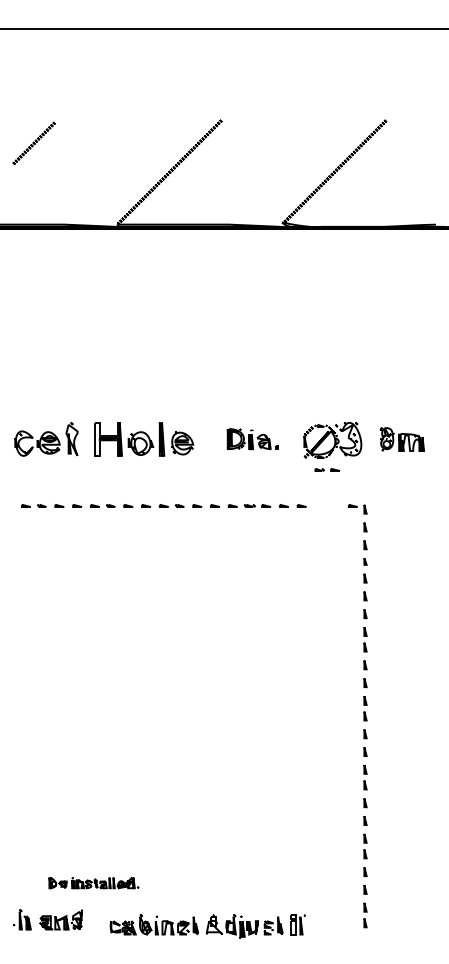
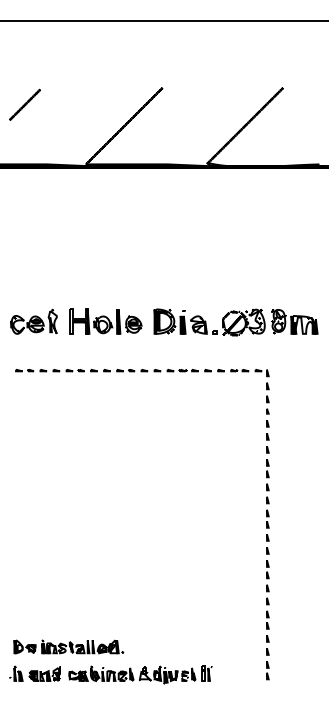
part: (252, 438) -> (185, 321), size x1.67
part: (402, 439) -> (294, 321), size x1.43
line: (324, 469) -> (237, 370), moved
part: (93, 882) -> (68, 646), size x1.67
part: (207, 926) -> (140, 675), moved

